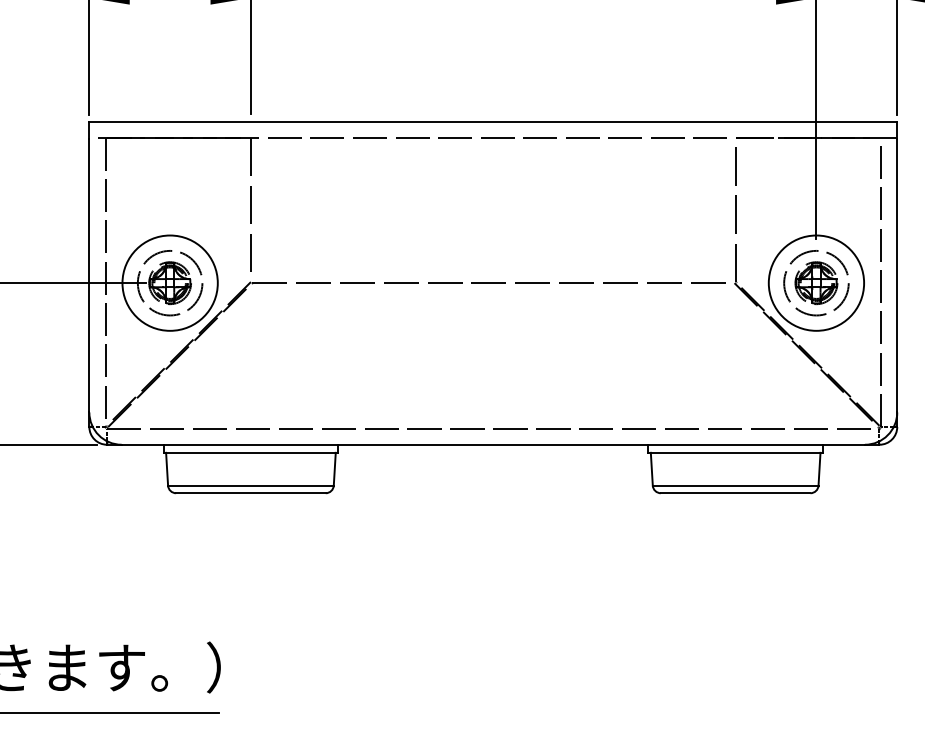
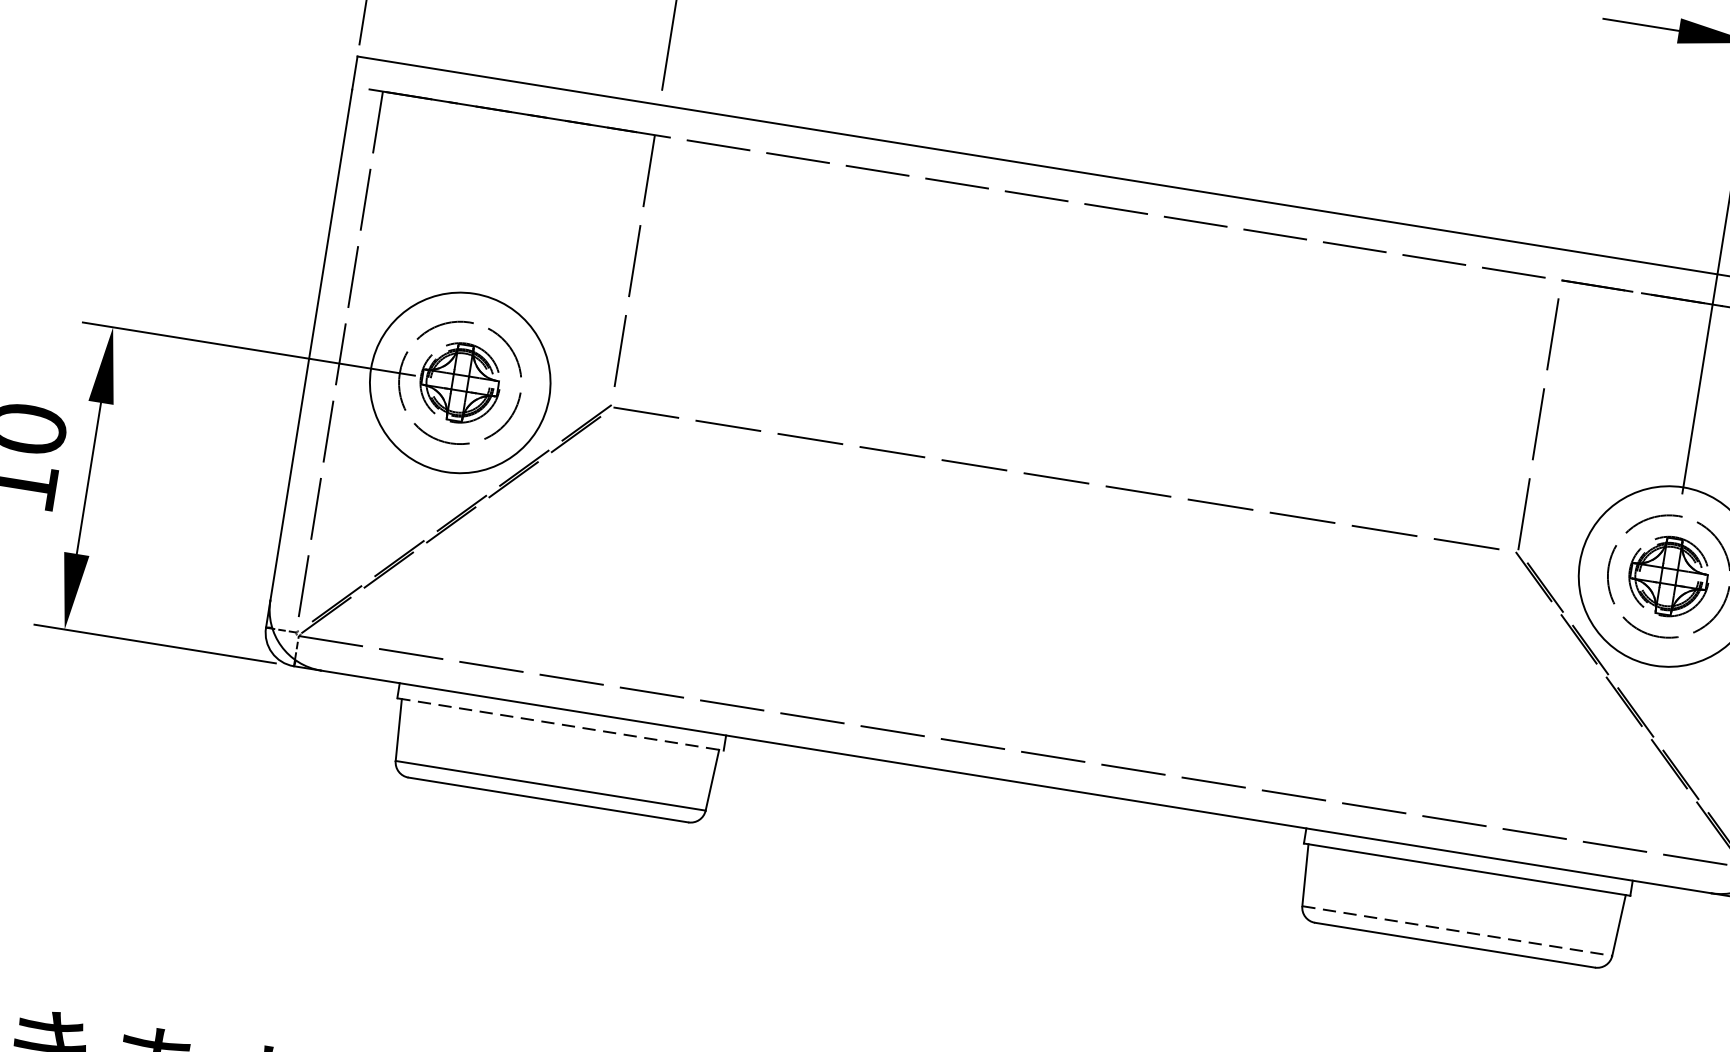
line: (251, 452) -> (561, 723), solid -> dashed
line: (735, 485) -> (1457, 930), solid -> dashed

